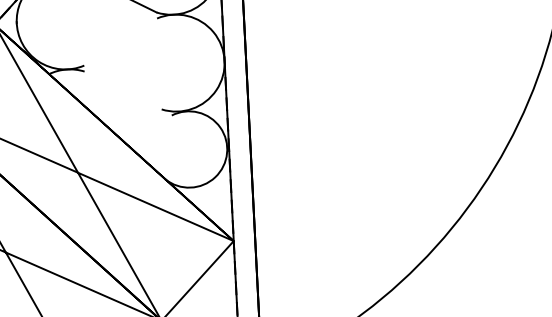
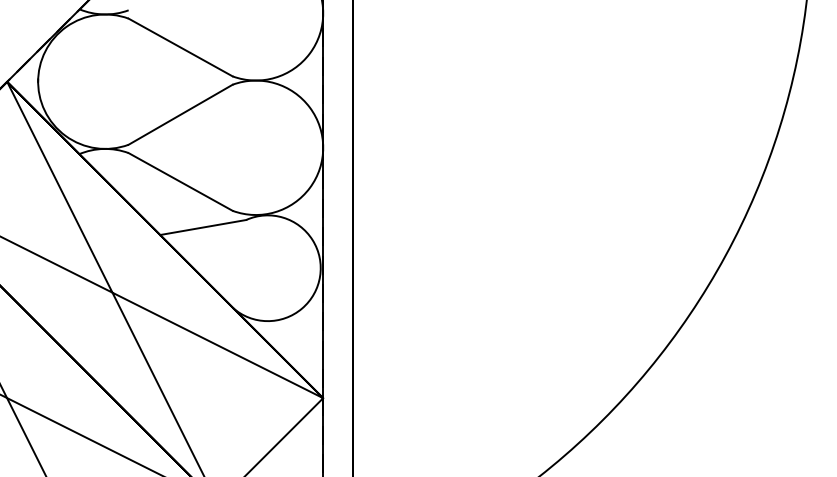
line: (120, 41) -> (180, 114), added
line: (123, 90) -> (180, 181), added
line: (140, 122) -> (202, 227), added

